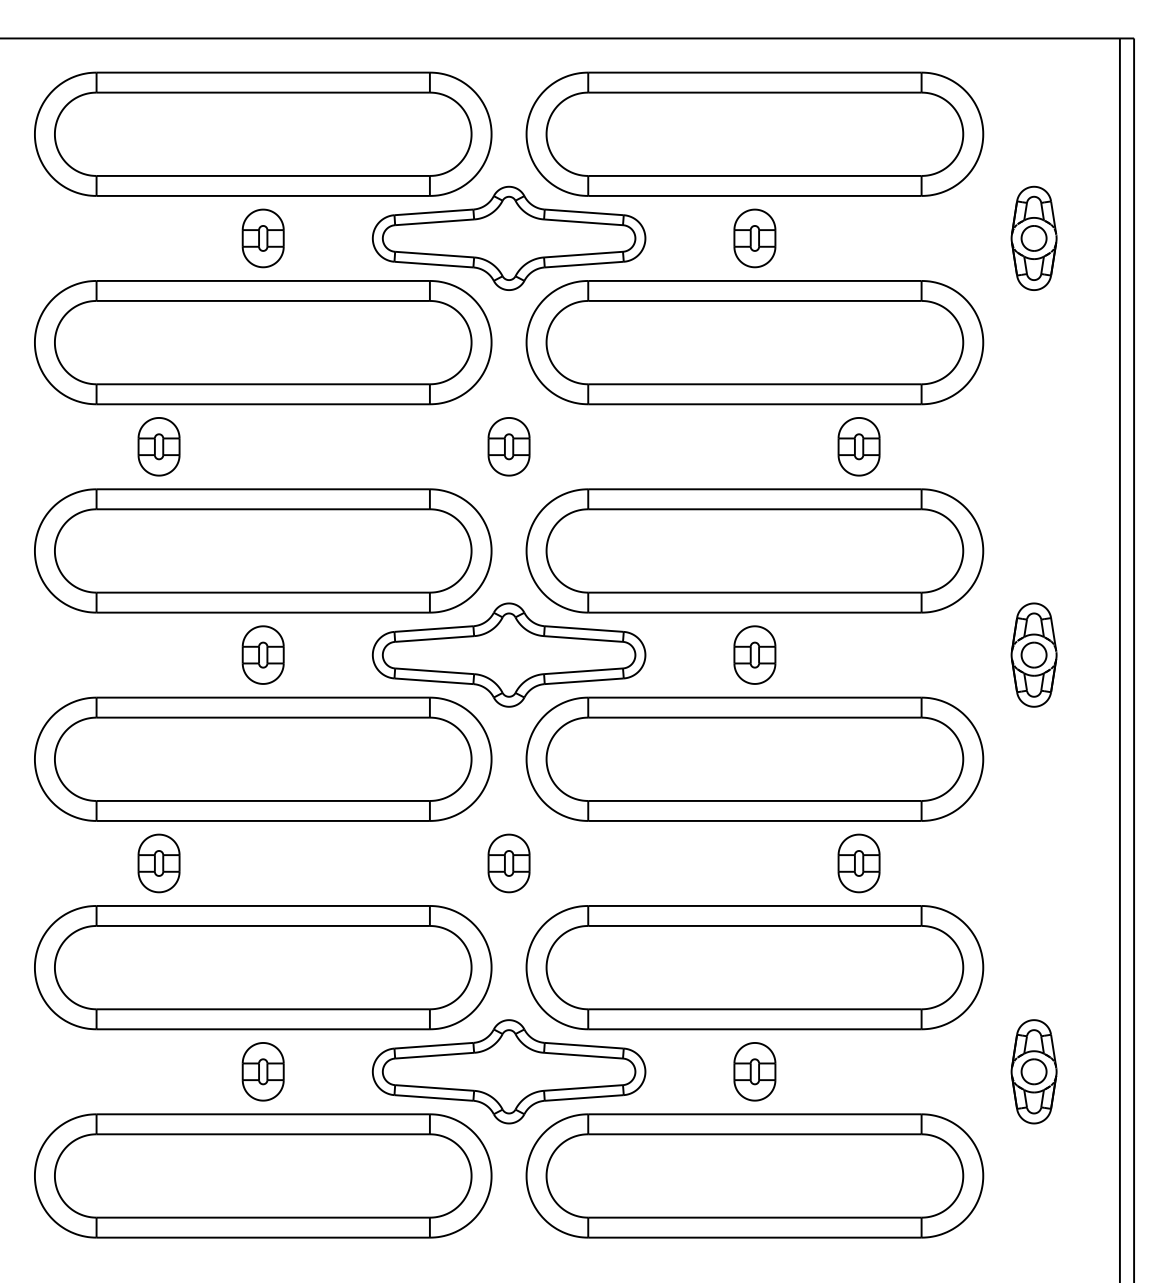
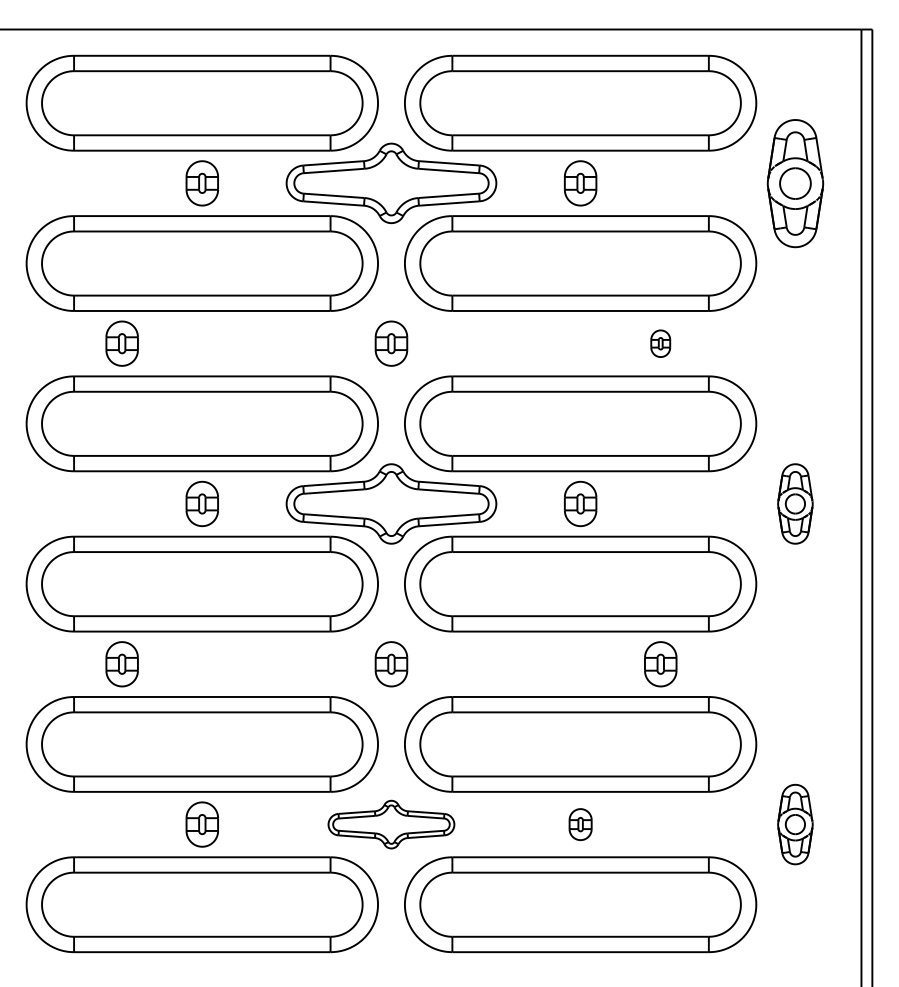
part: (1033, 237) -> (794, 182), size x1.6
part: (858, 446) -> (660, 343), size x0.6
part: (508, 1071) -> (391, 824), size x0.6
part: (754, 1071) -> (580, 824), size x0.7

